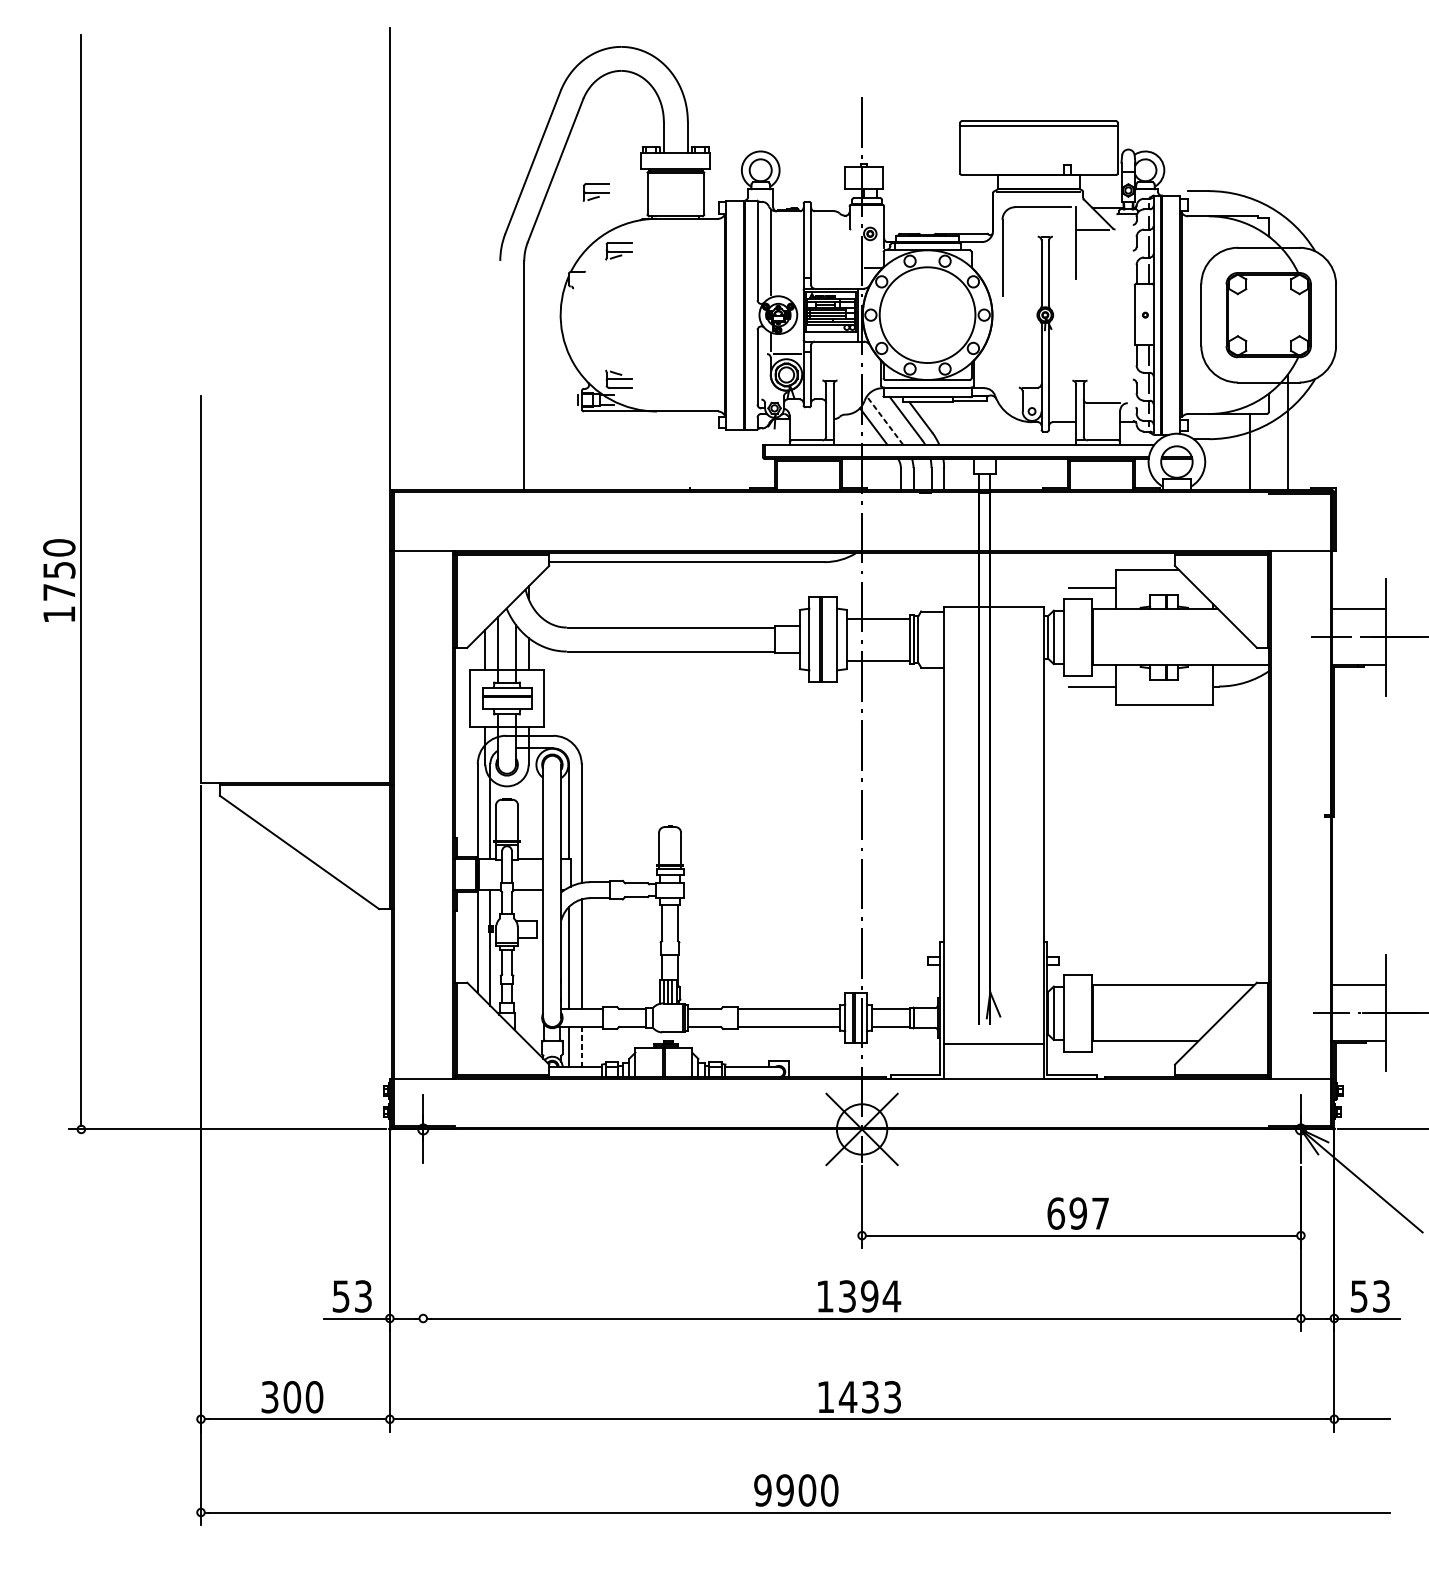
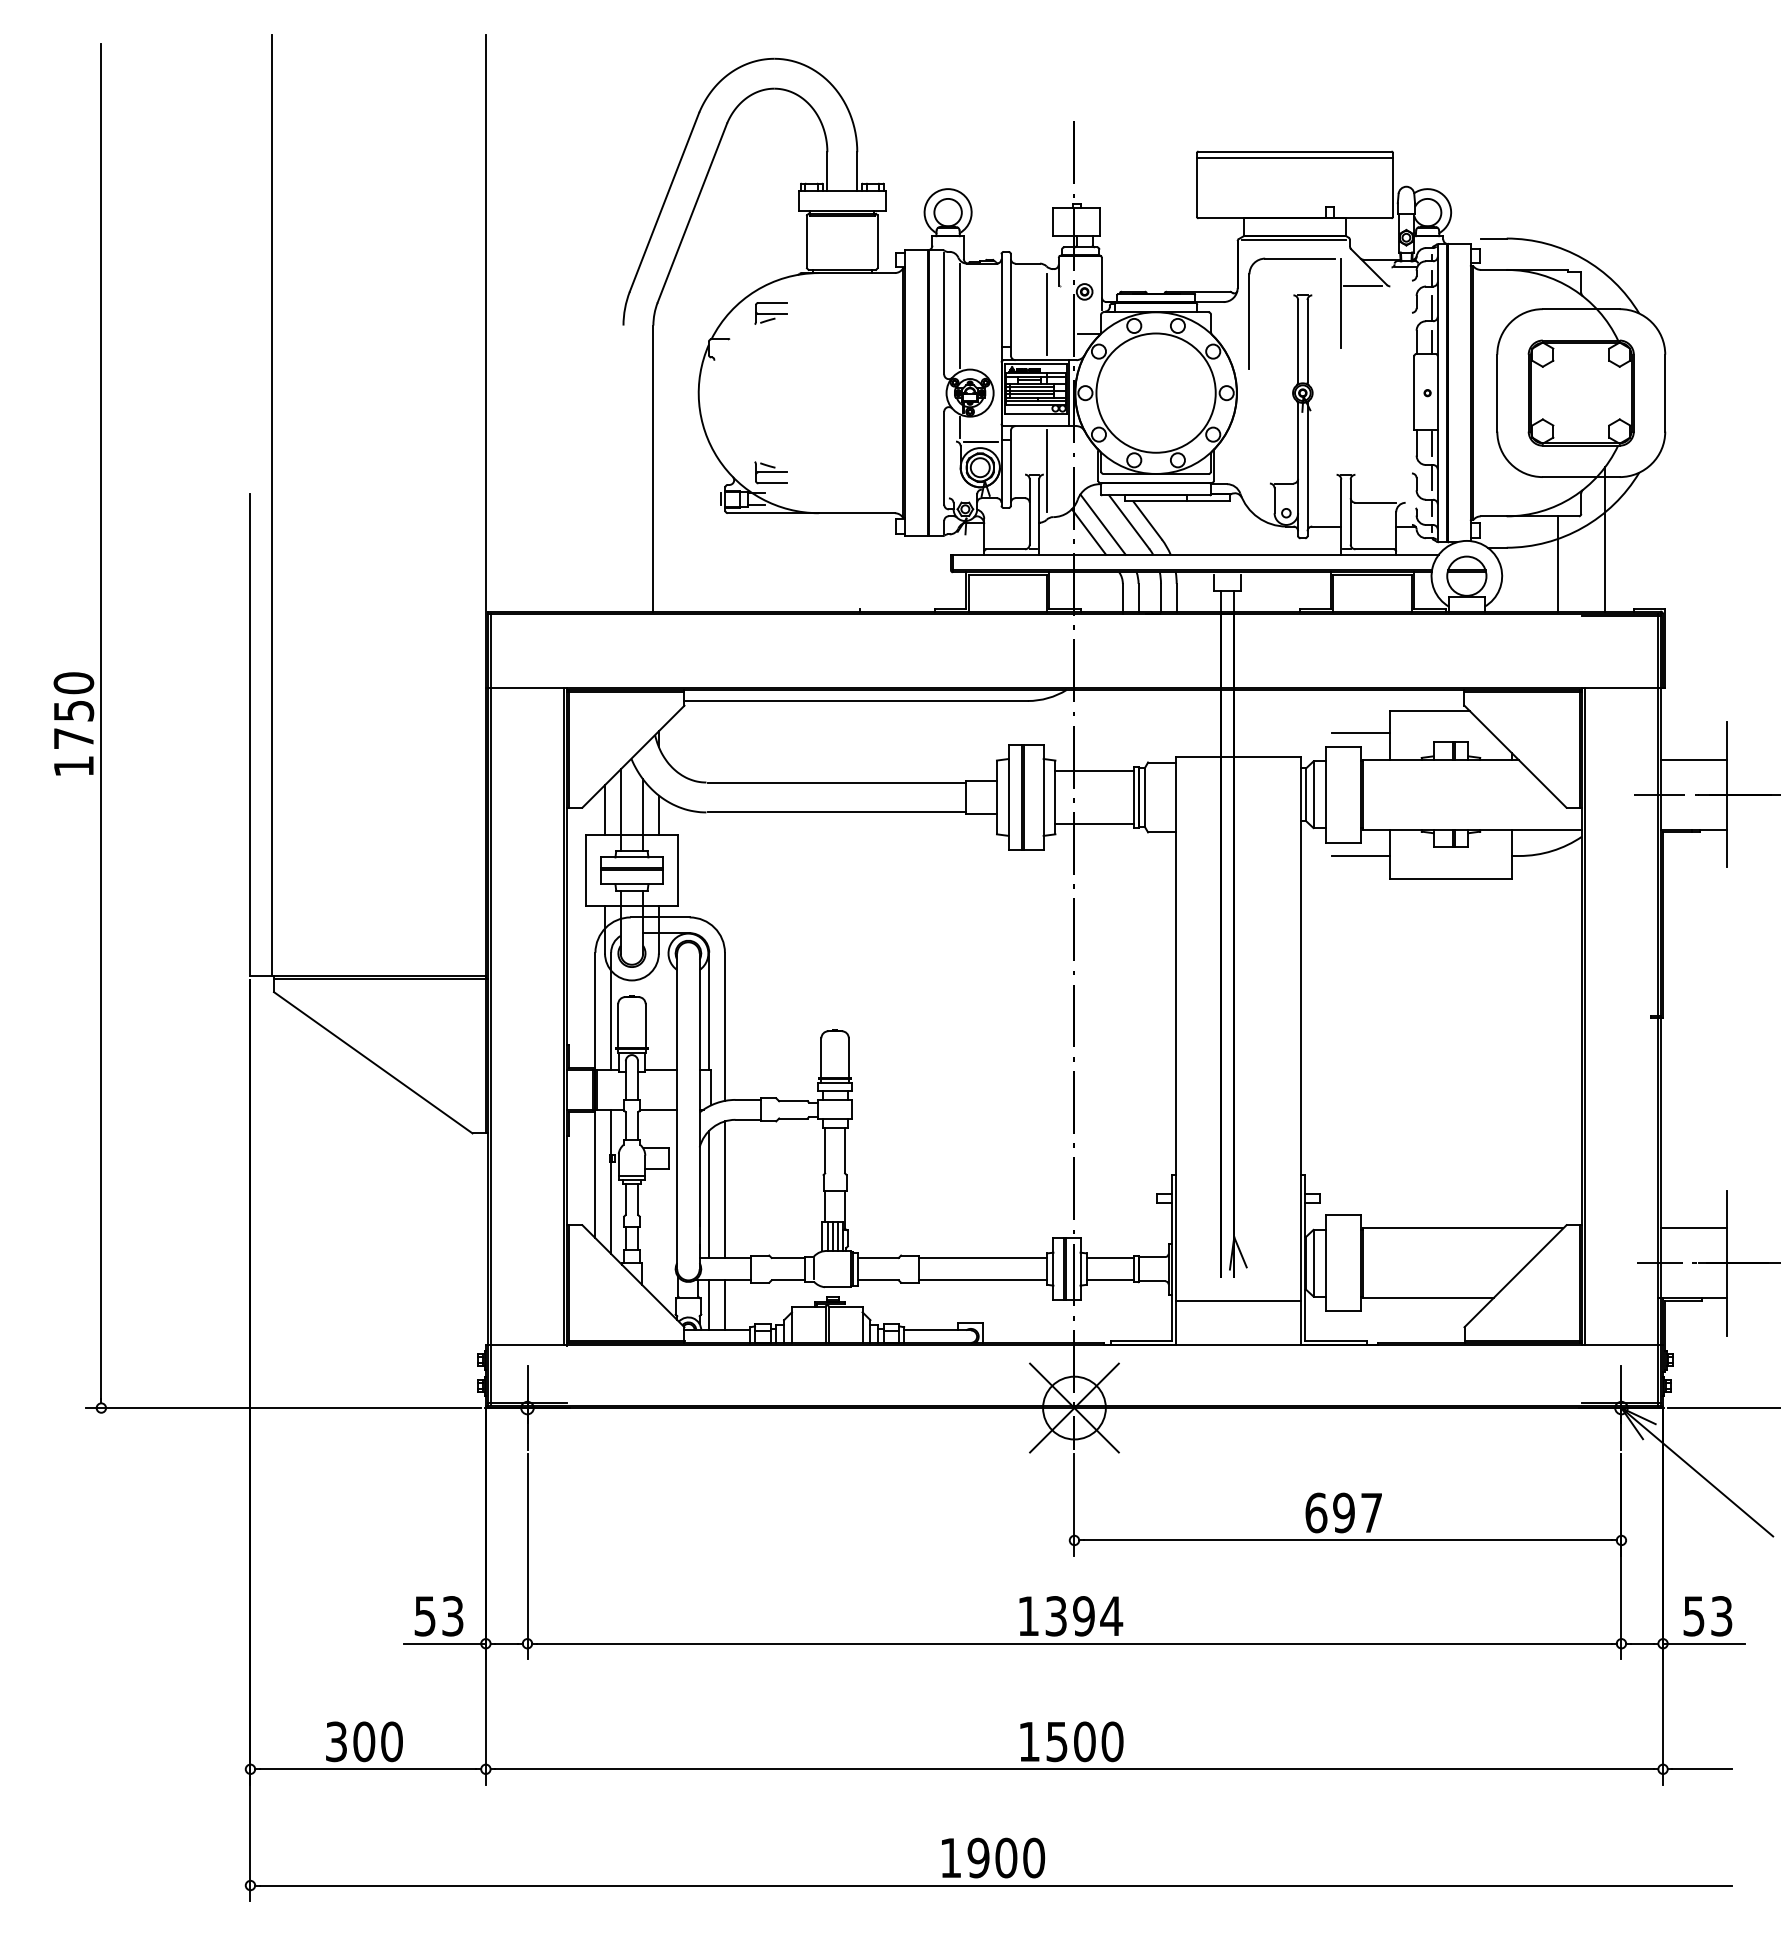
part: (595, 192) -> (742, 240), removed
line: (839, 251) -> (1046, 313), added
line: (839, 377) -> (1046, 470), added
line: (217, 405) -> (271, 505), added
line: (885, 420) -> (1103, 524), dashed -> solid
line: (581, 1046) -> (724, 1304), dashed -> solid
line: (423, 1248) -> (527, 1556), added
text: (870, 1396) -> (1084, 1741), 1433 -> 1500
text: (762, 1490) -> (950, 1857), 9900 -> 1900

